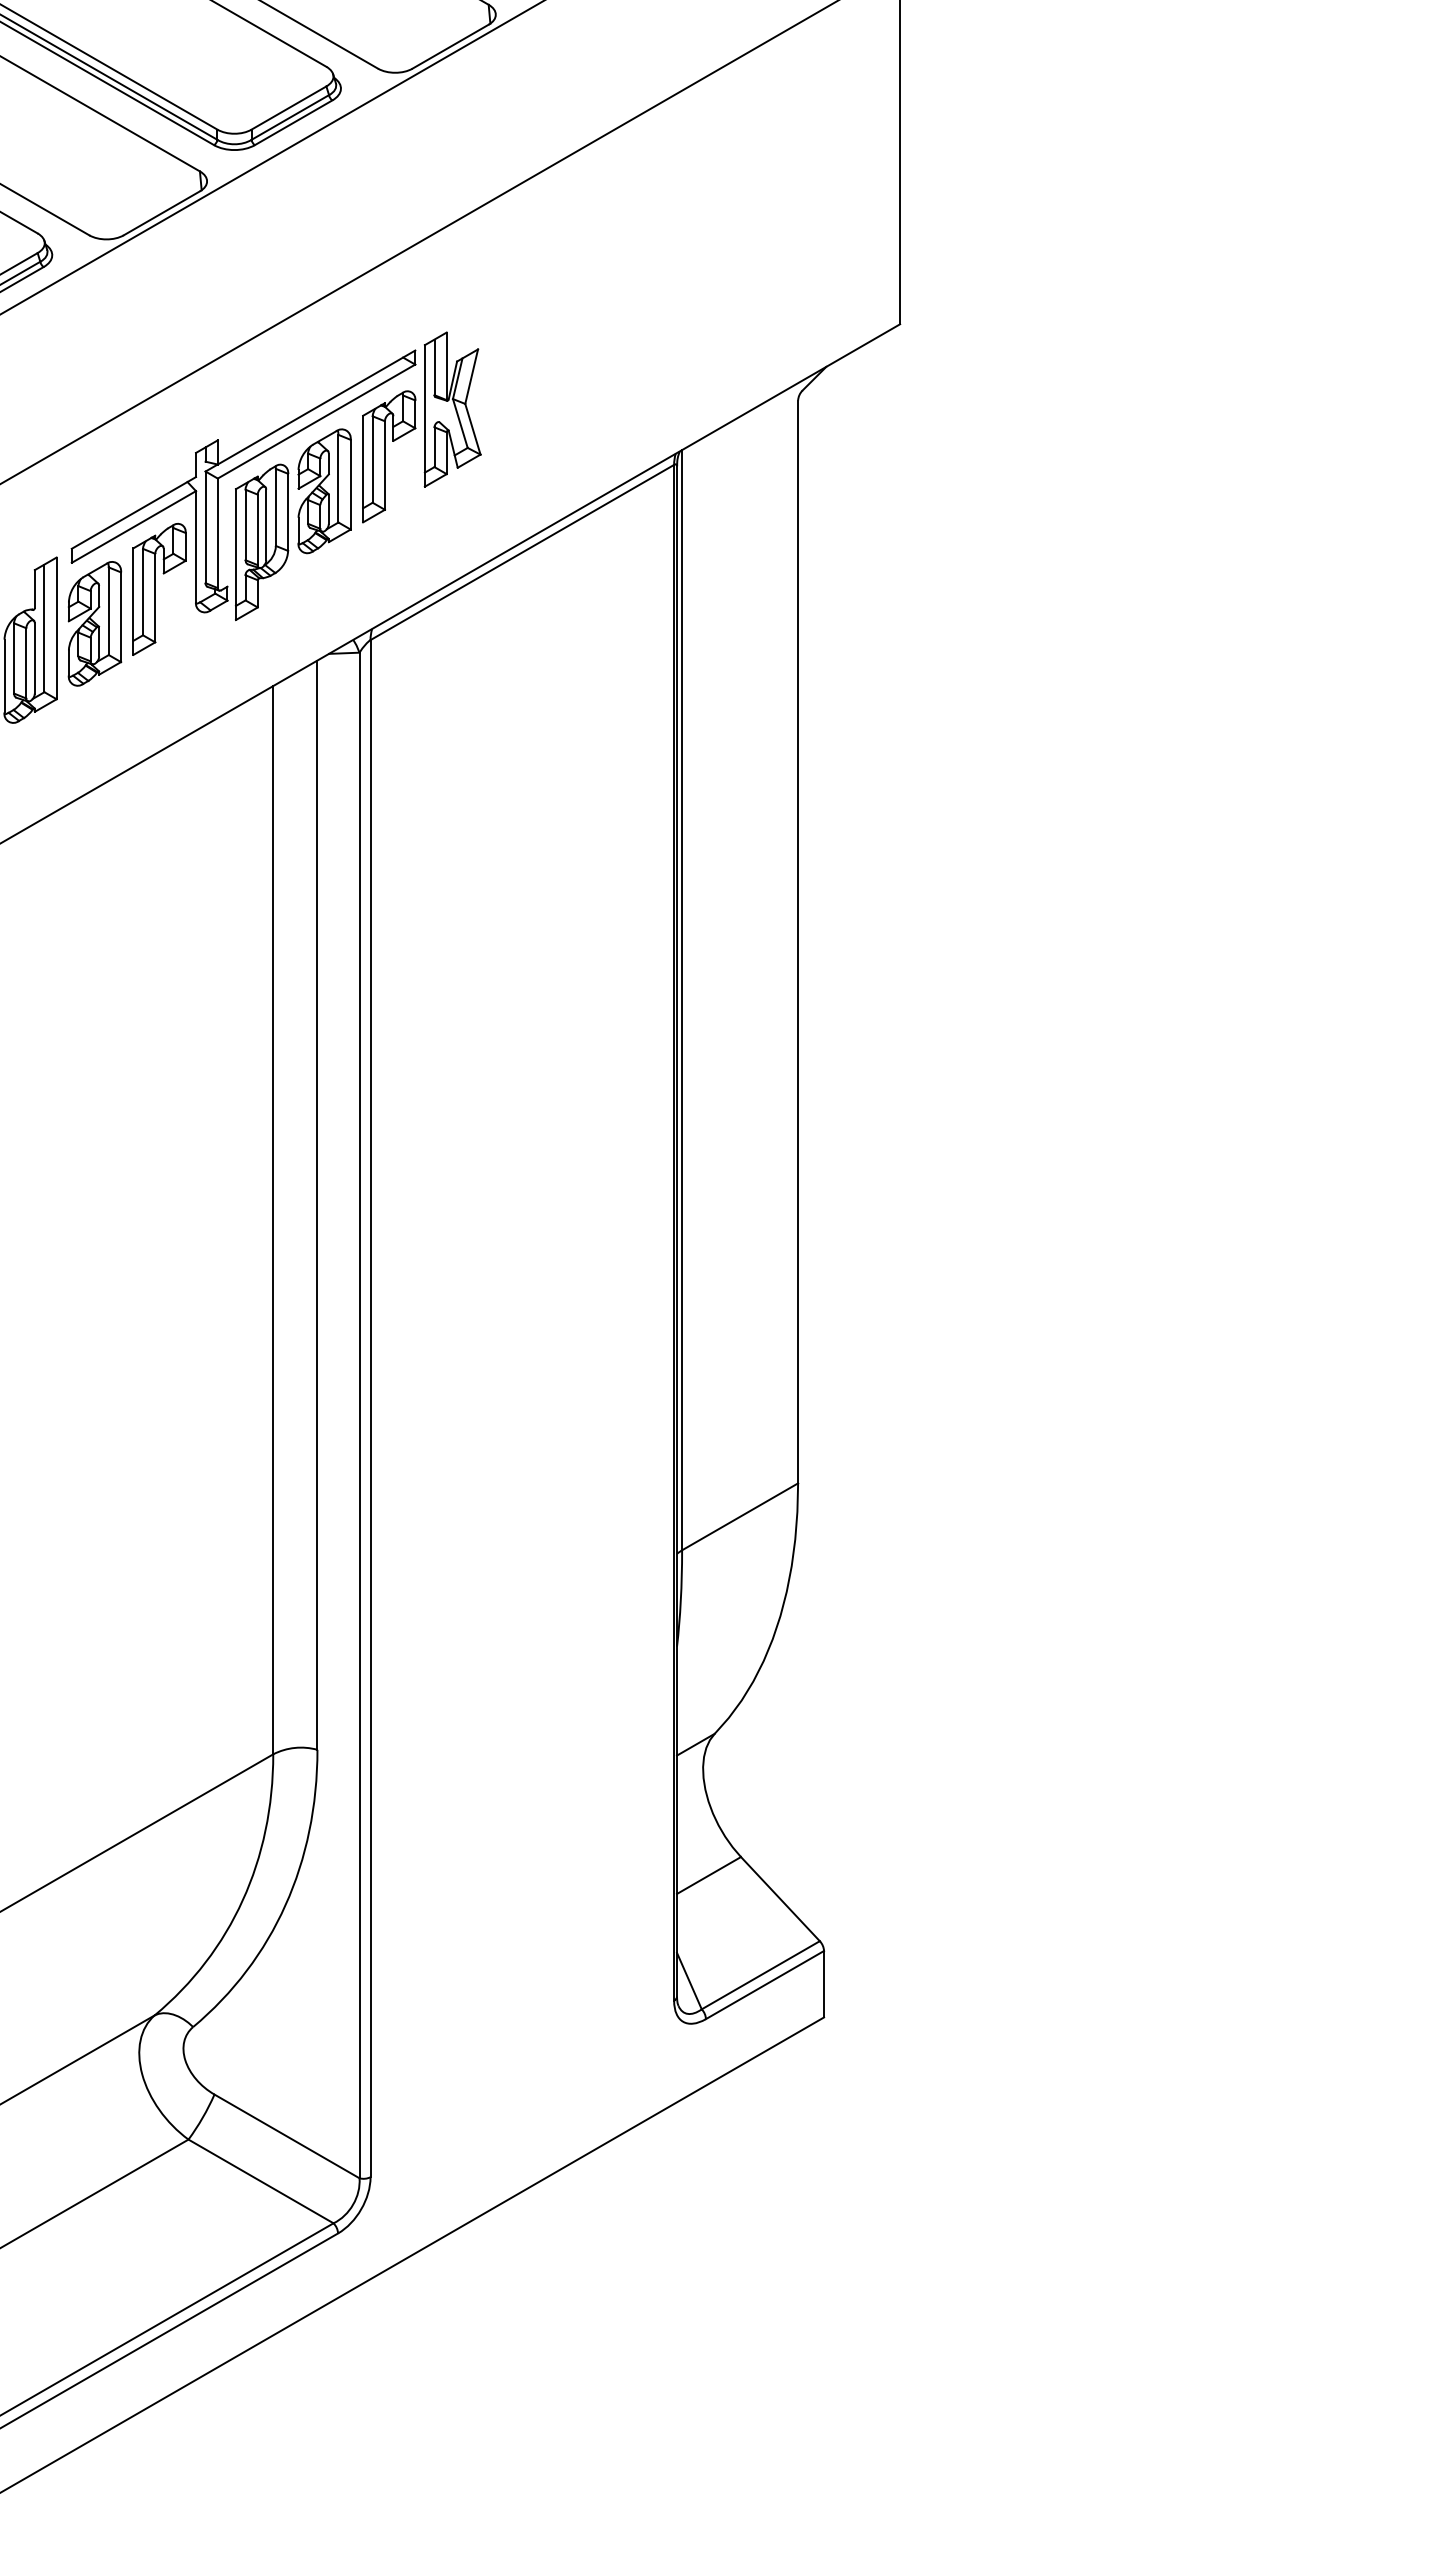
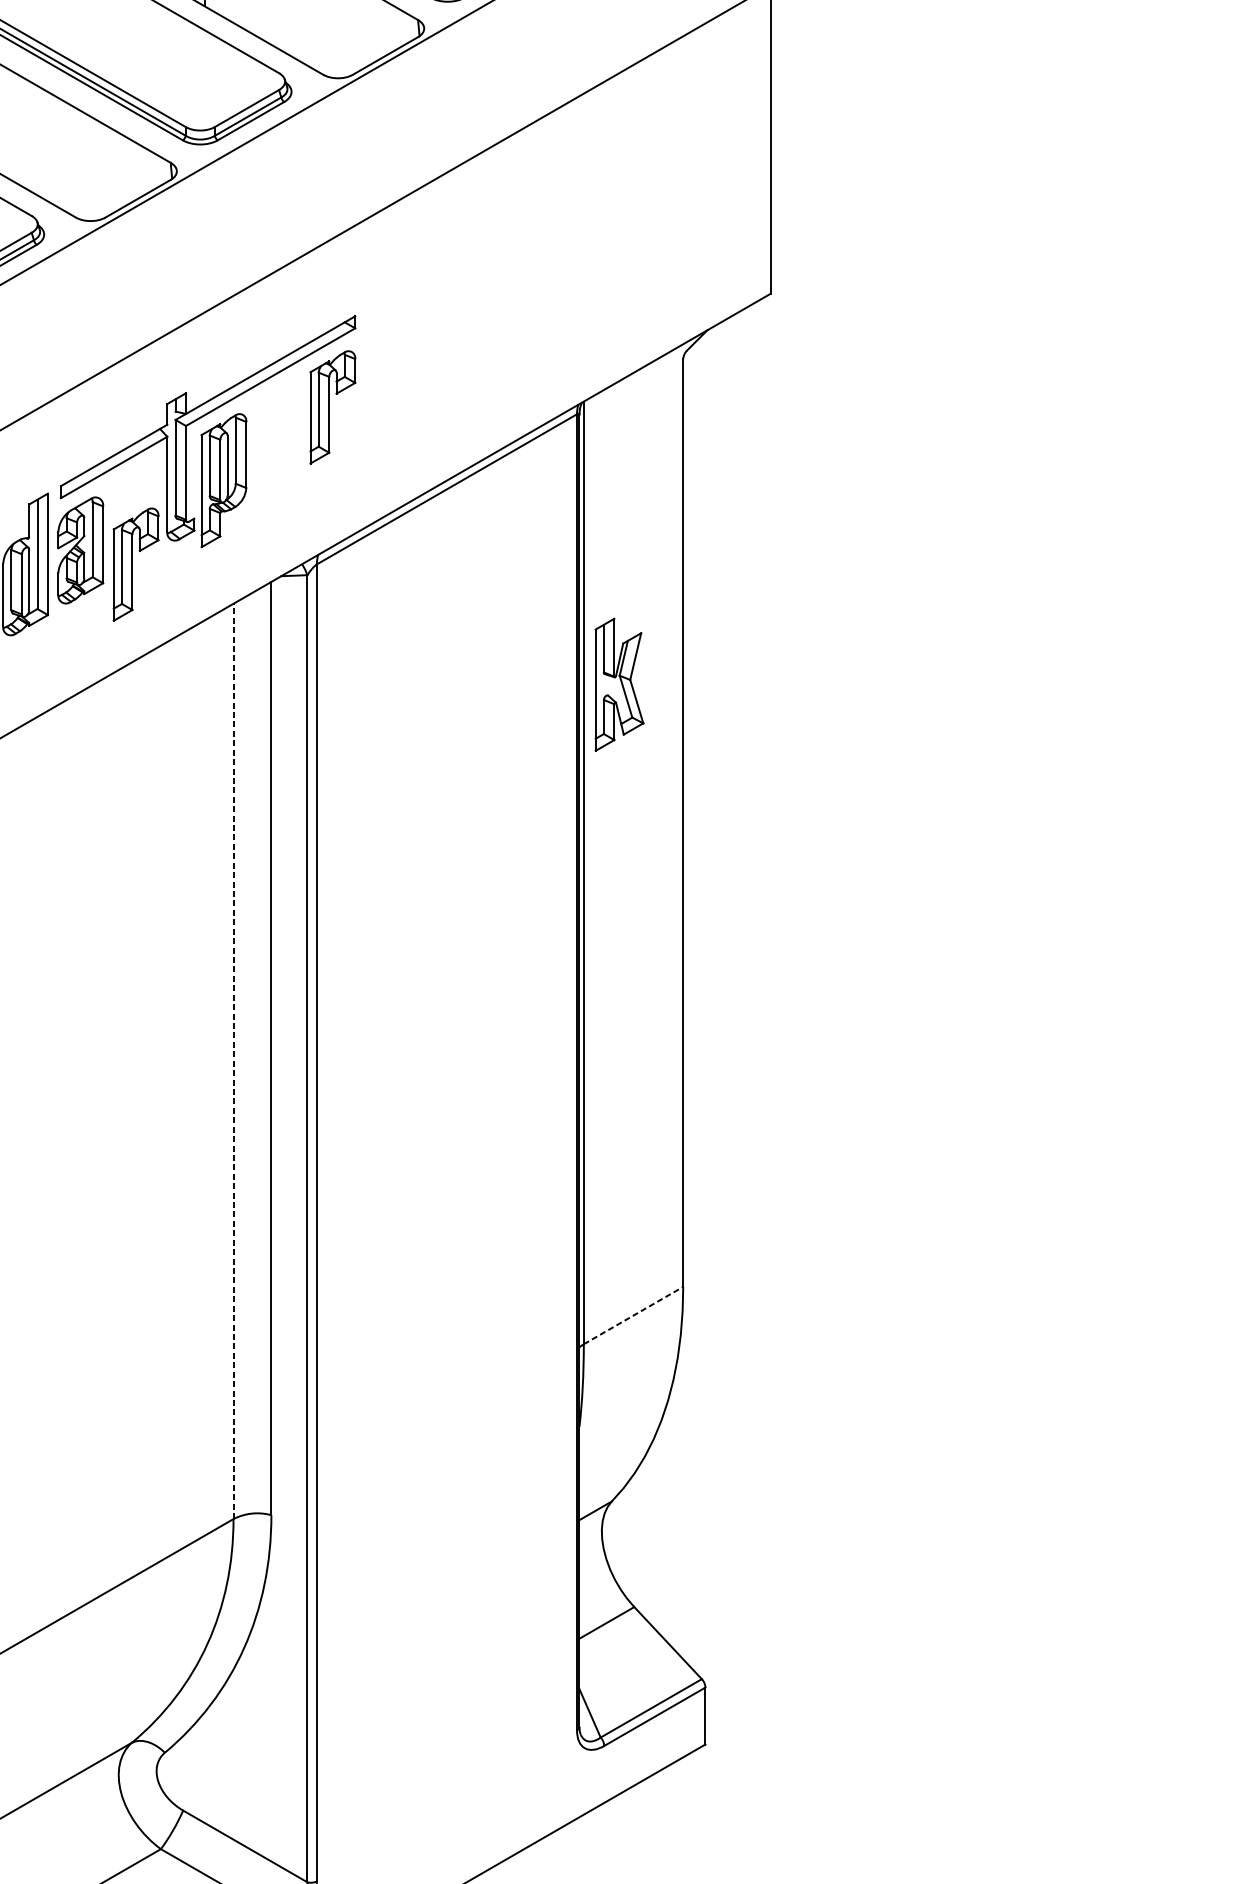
part: (452, 409) -> (619, 684), moved
part: (324, 491) -> (277, 437), removed
part: (159, 589) -> (136, 564), moved
line: (273, 1219) -> (233, 1060), solid -> dashed
line: (740, 1516) -> (633, 1315), solid -> dashed

